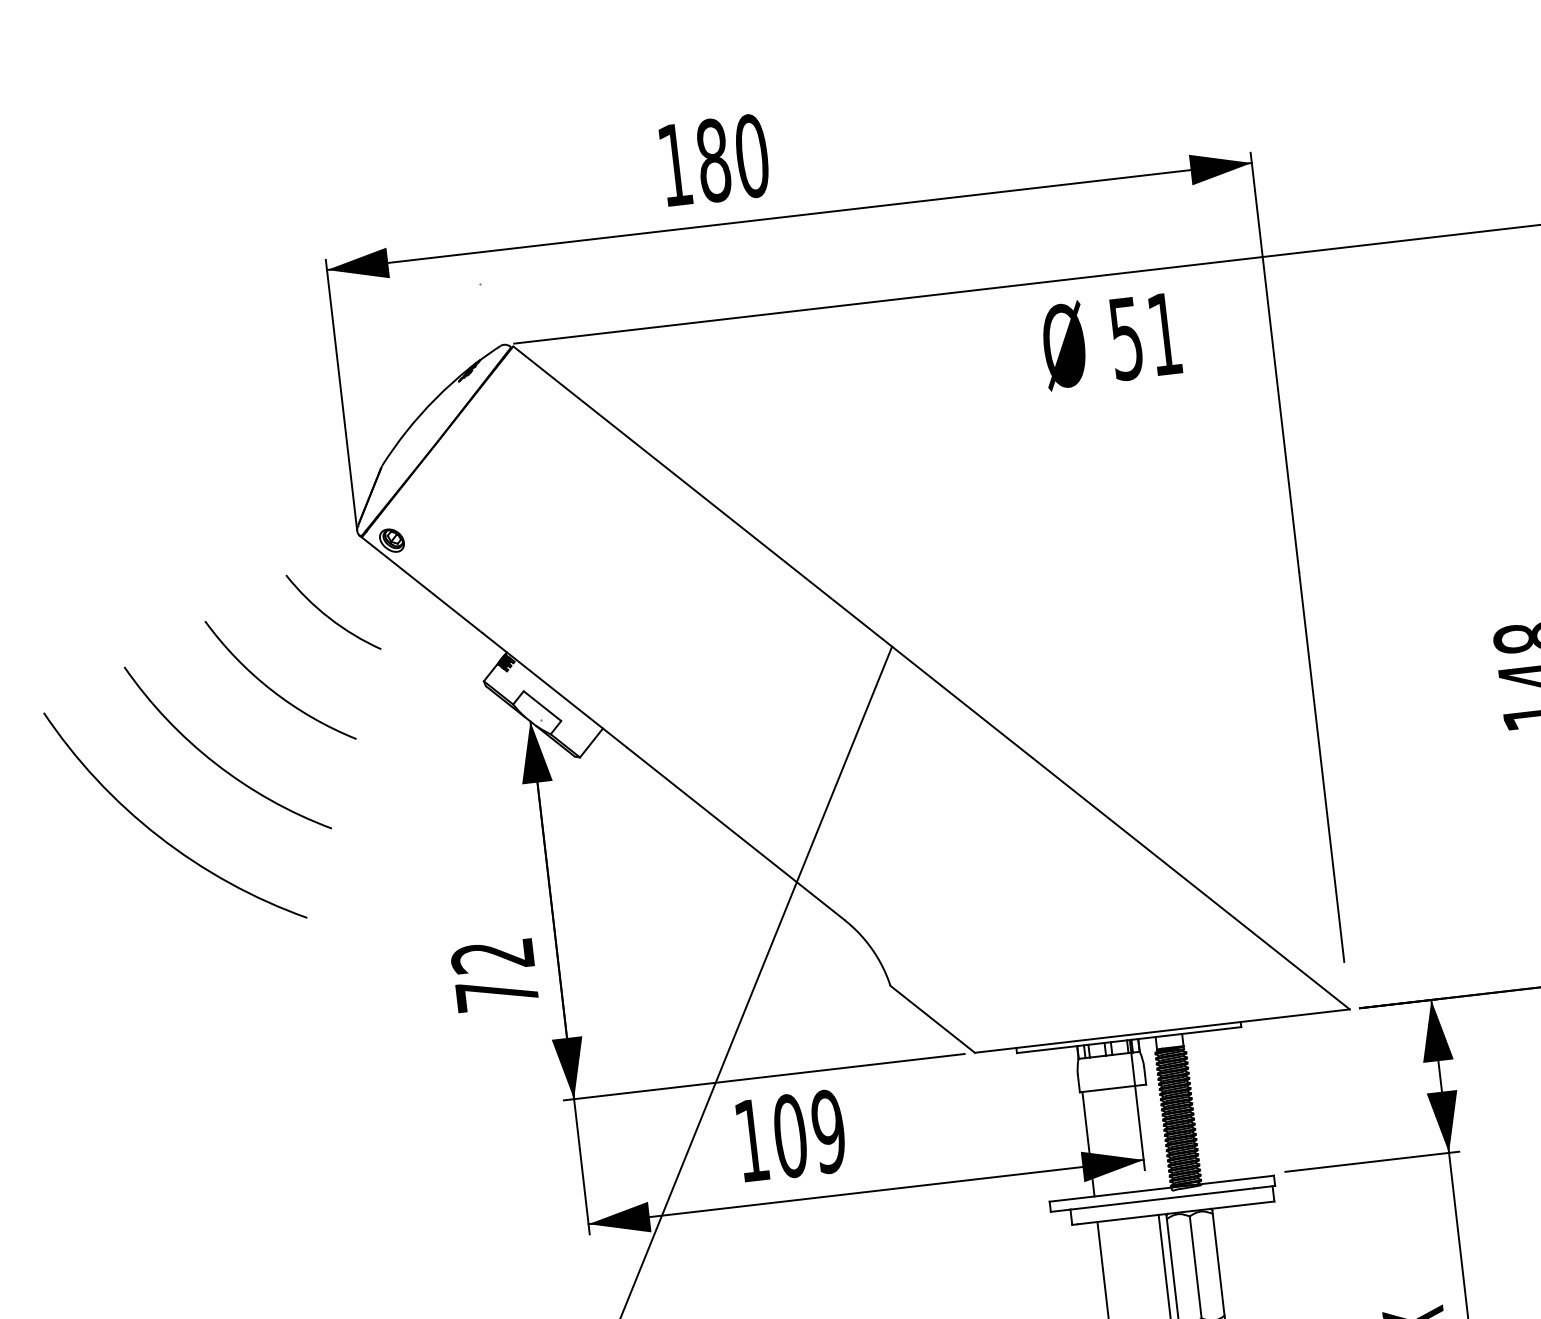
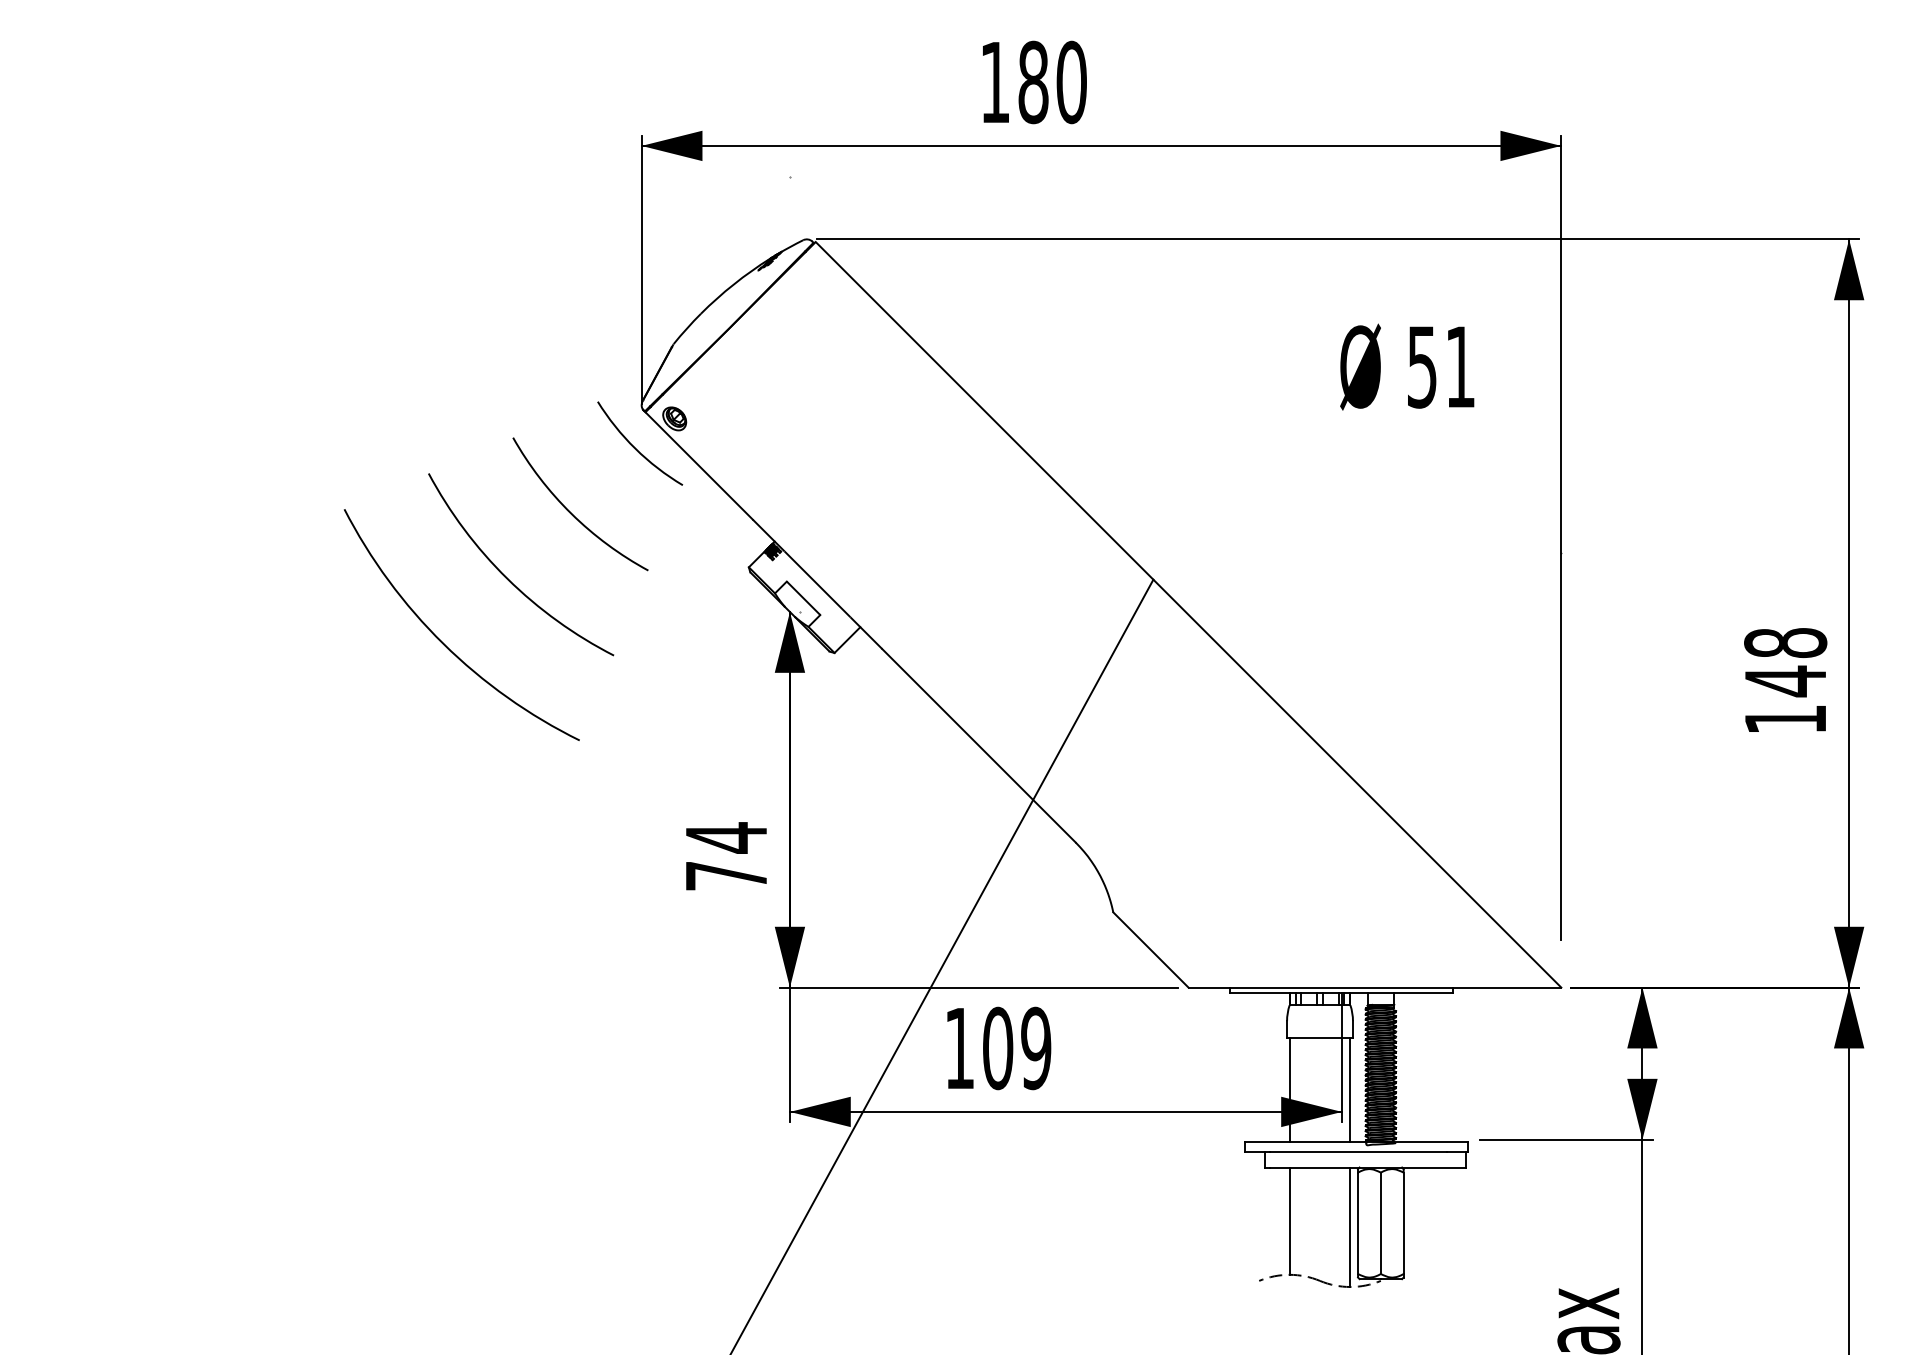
text: (1111, 339) -> (1407, 366), moved
part: (214, 761) -> (506, 576), moved
text: (491, 955) -> (725, 837), 72 -> 74
line: (1149, 1137) -> (1350, 1090), added

